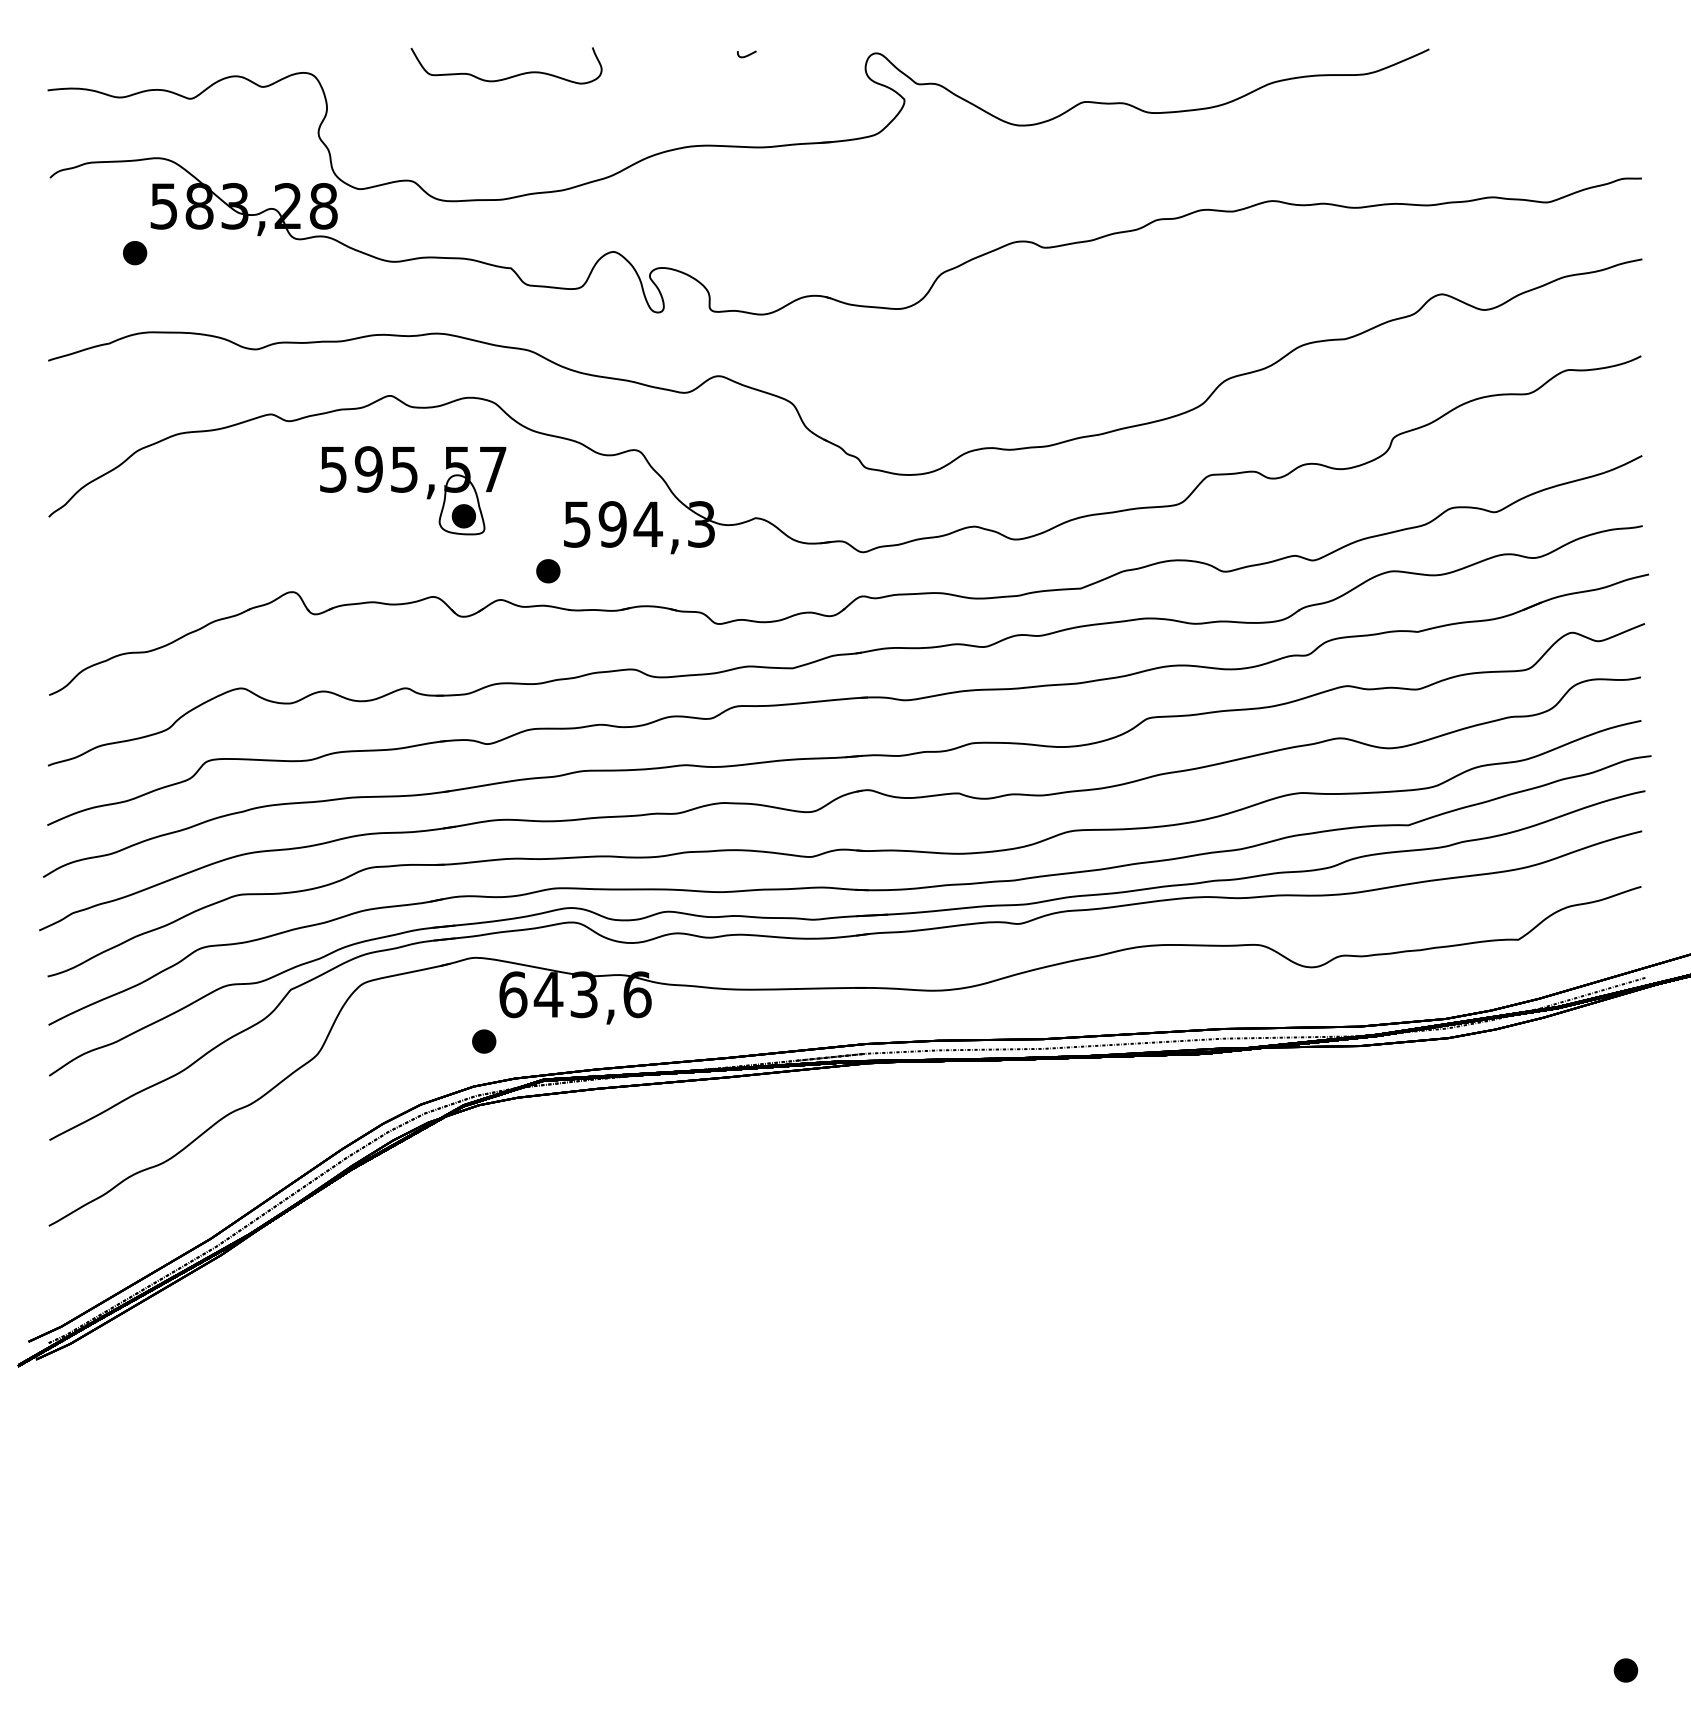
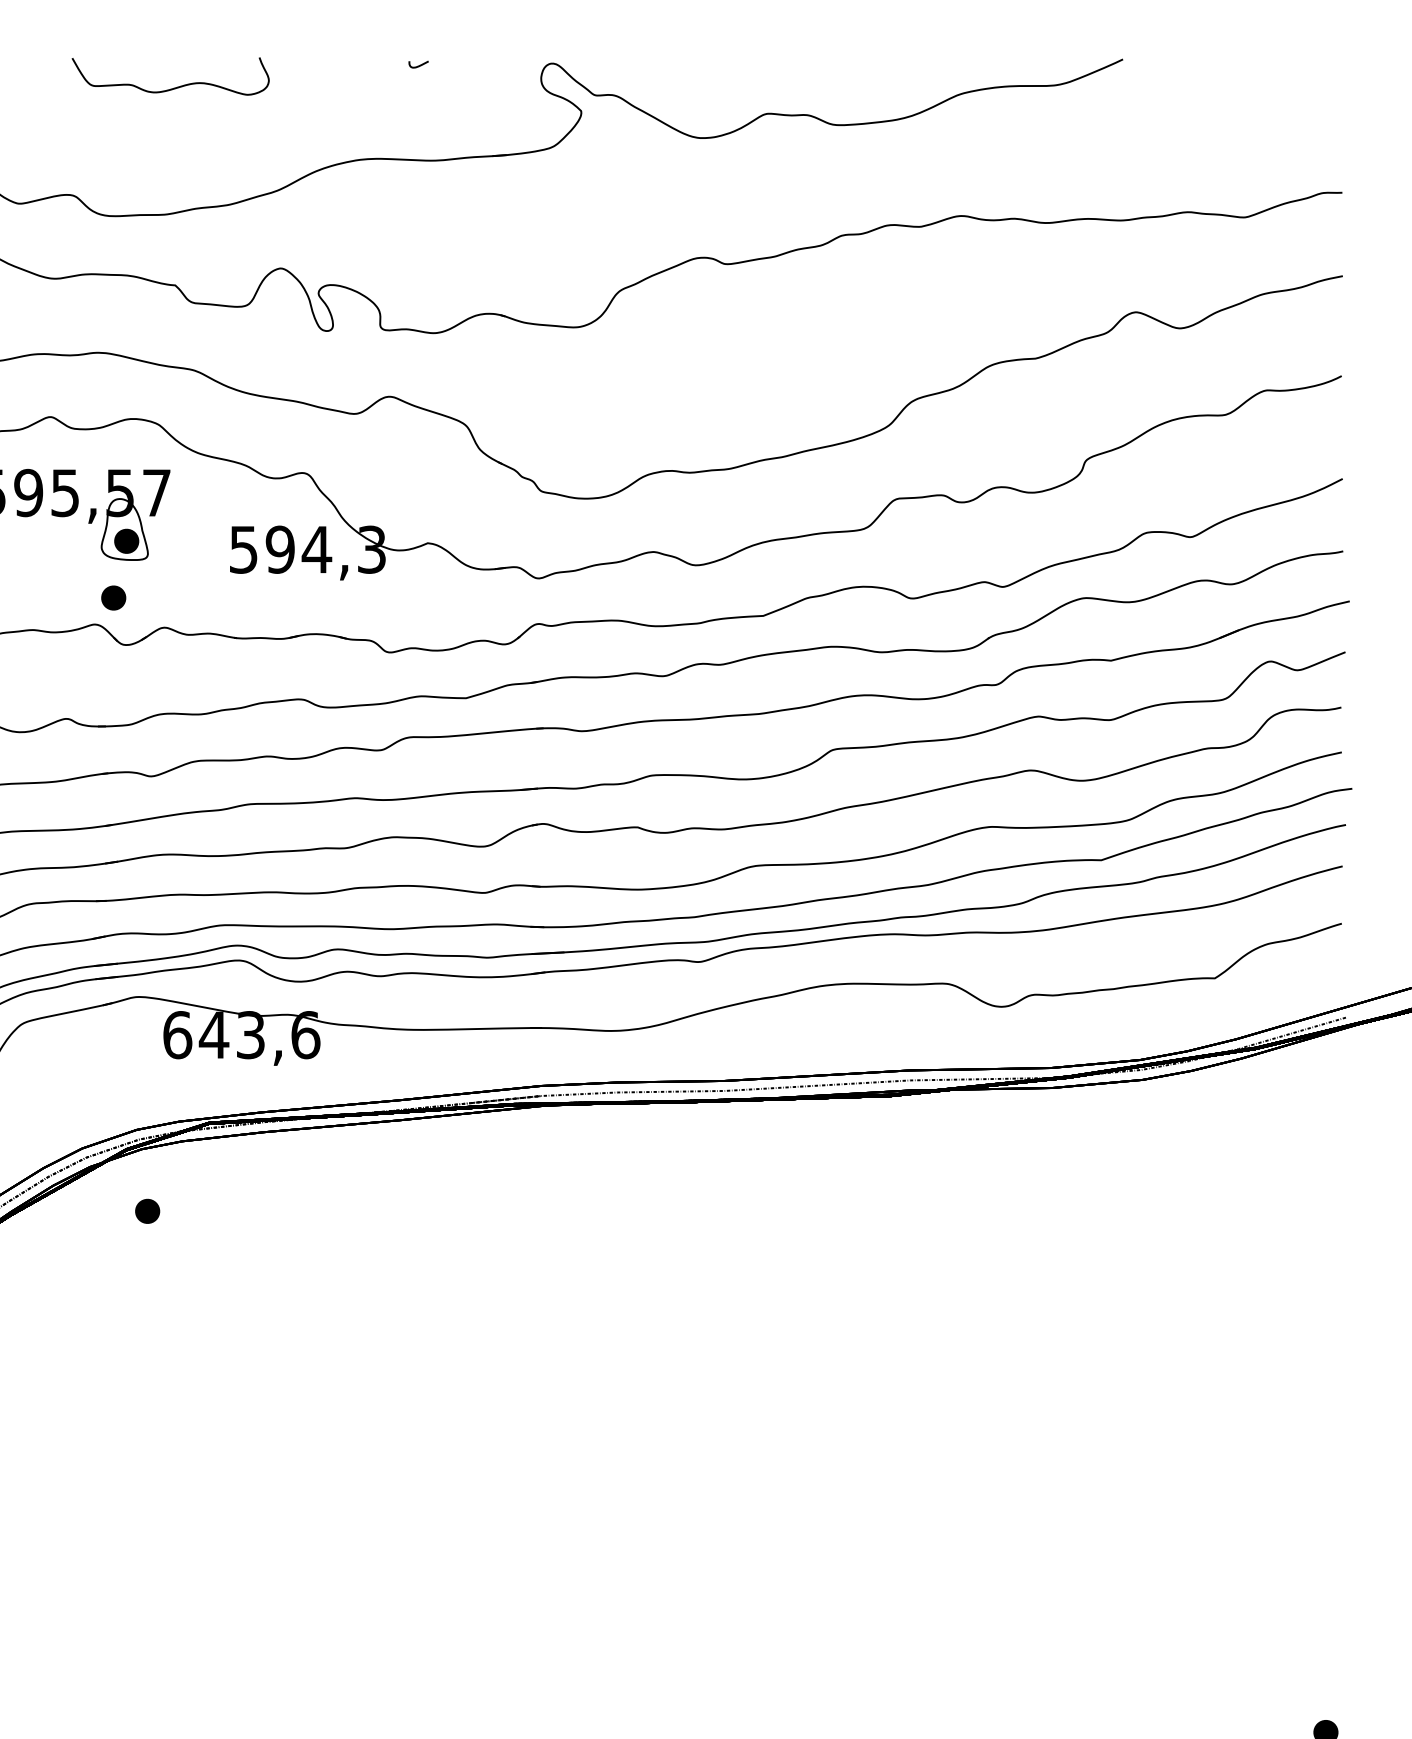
part: (548, 571) -> (113, 598), moved
part: (484, 1041) -> (147, 1211), moved

